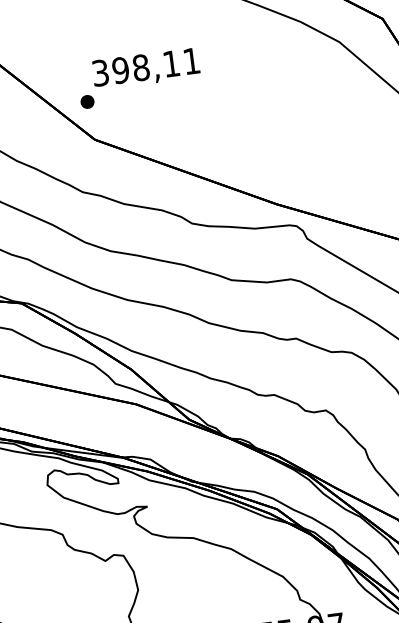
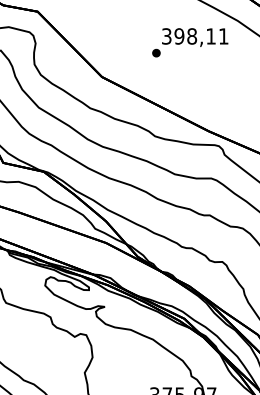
text: (139, 77) -> (190, 42), moved

